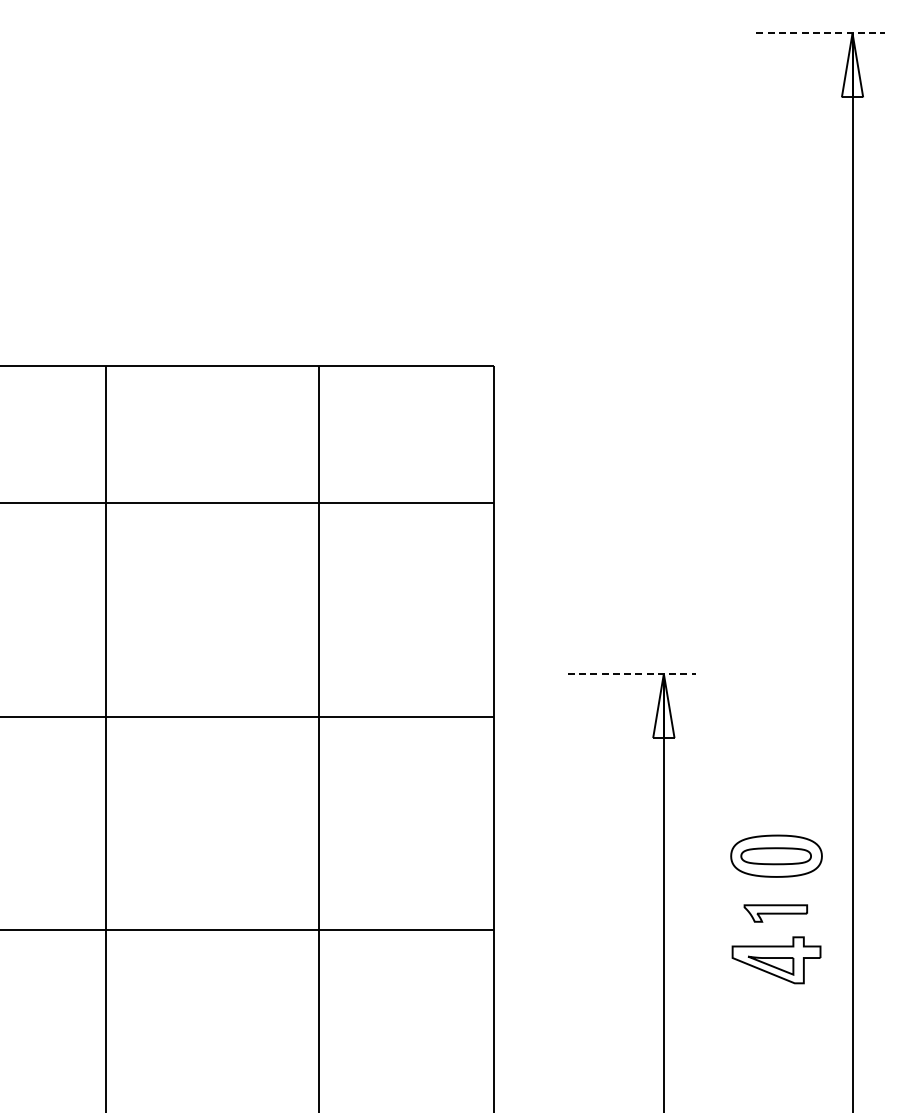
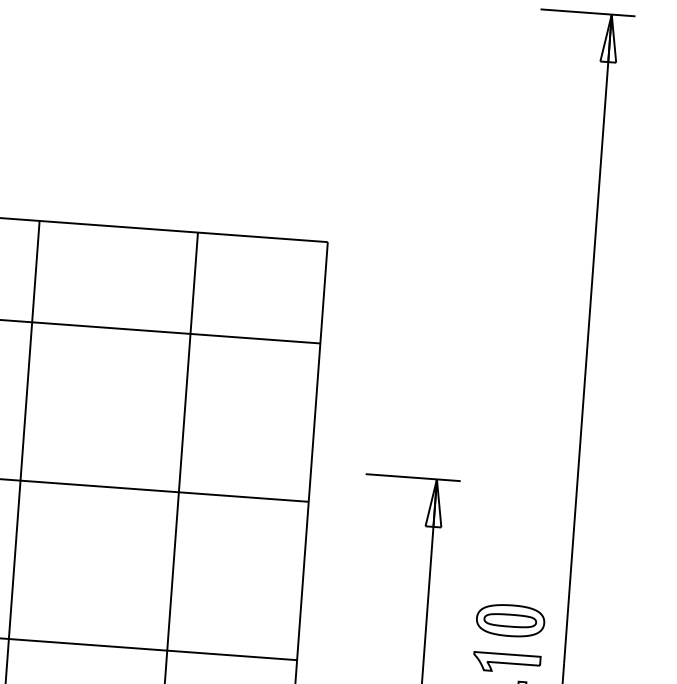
line: (821, 33) -> (588, 13), dashed -> solid
line: (632, 673) -> (413, 477), dashed -> solid
part: (775, 913) -> (506, 663), size x1.43

